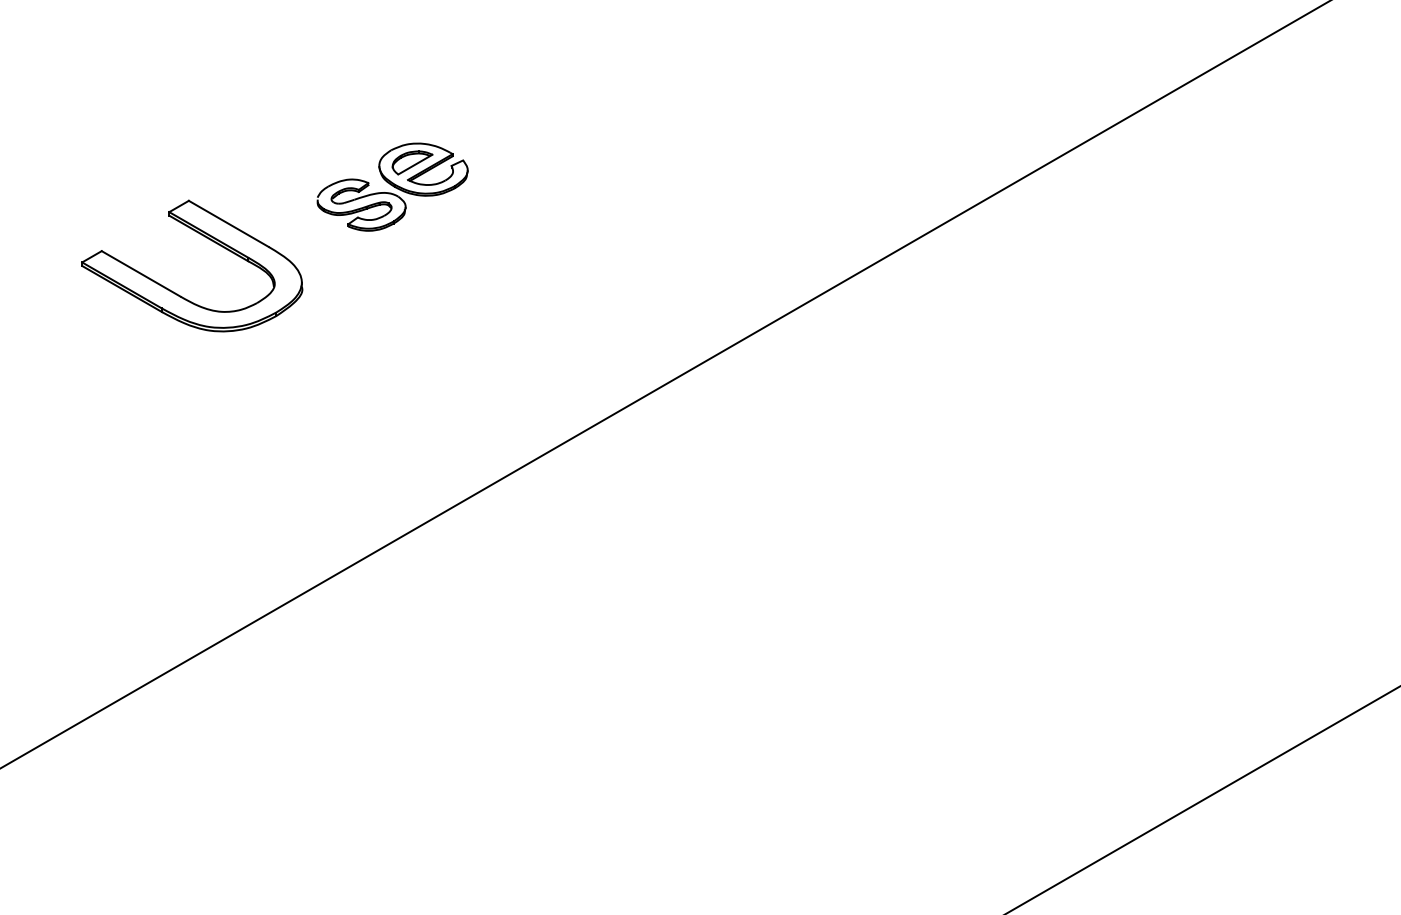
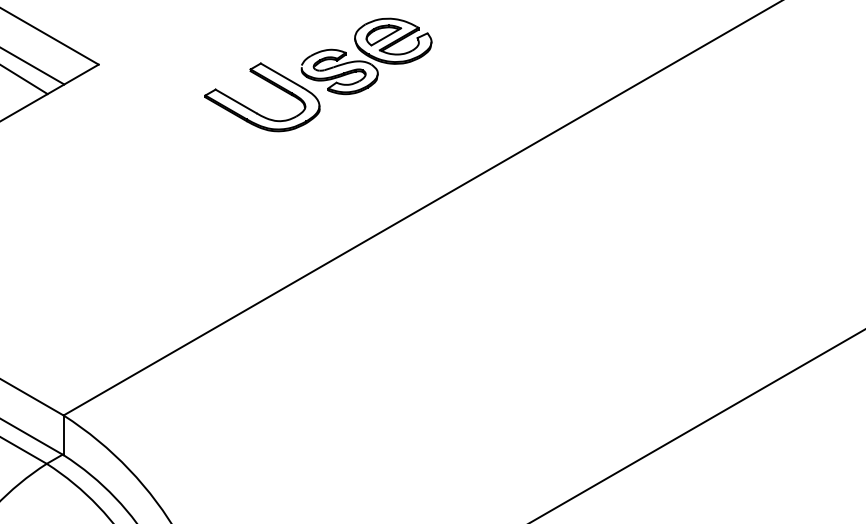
part: (392, 187) -> (366, 56), size x1.67

